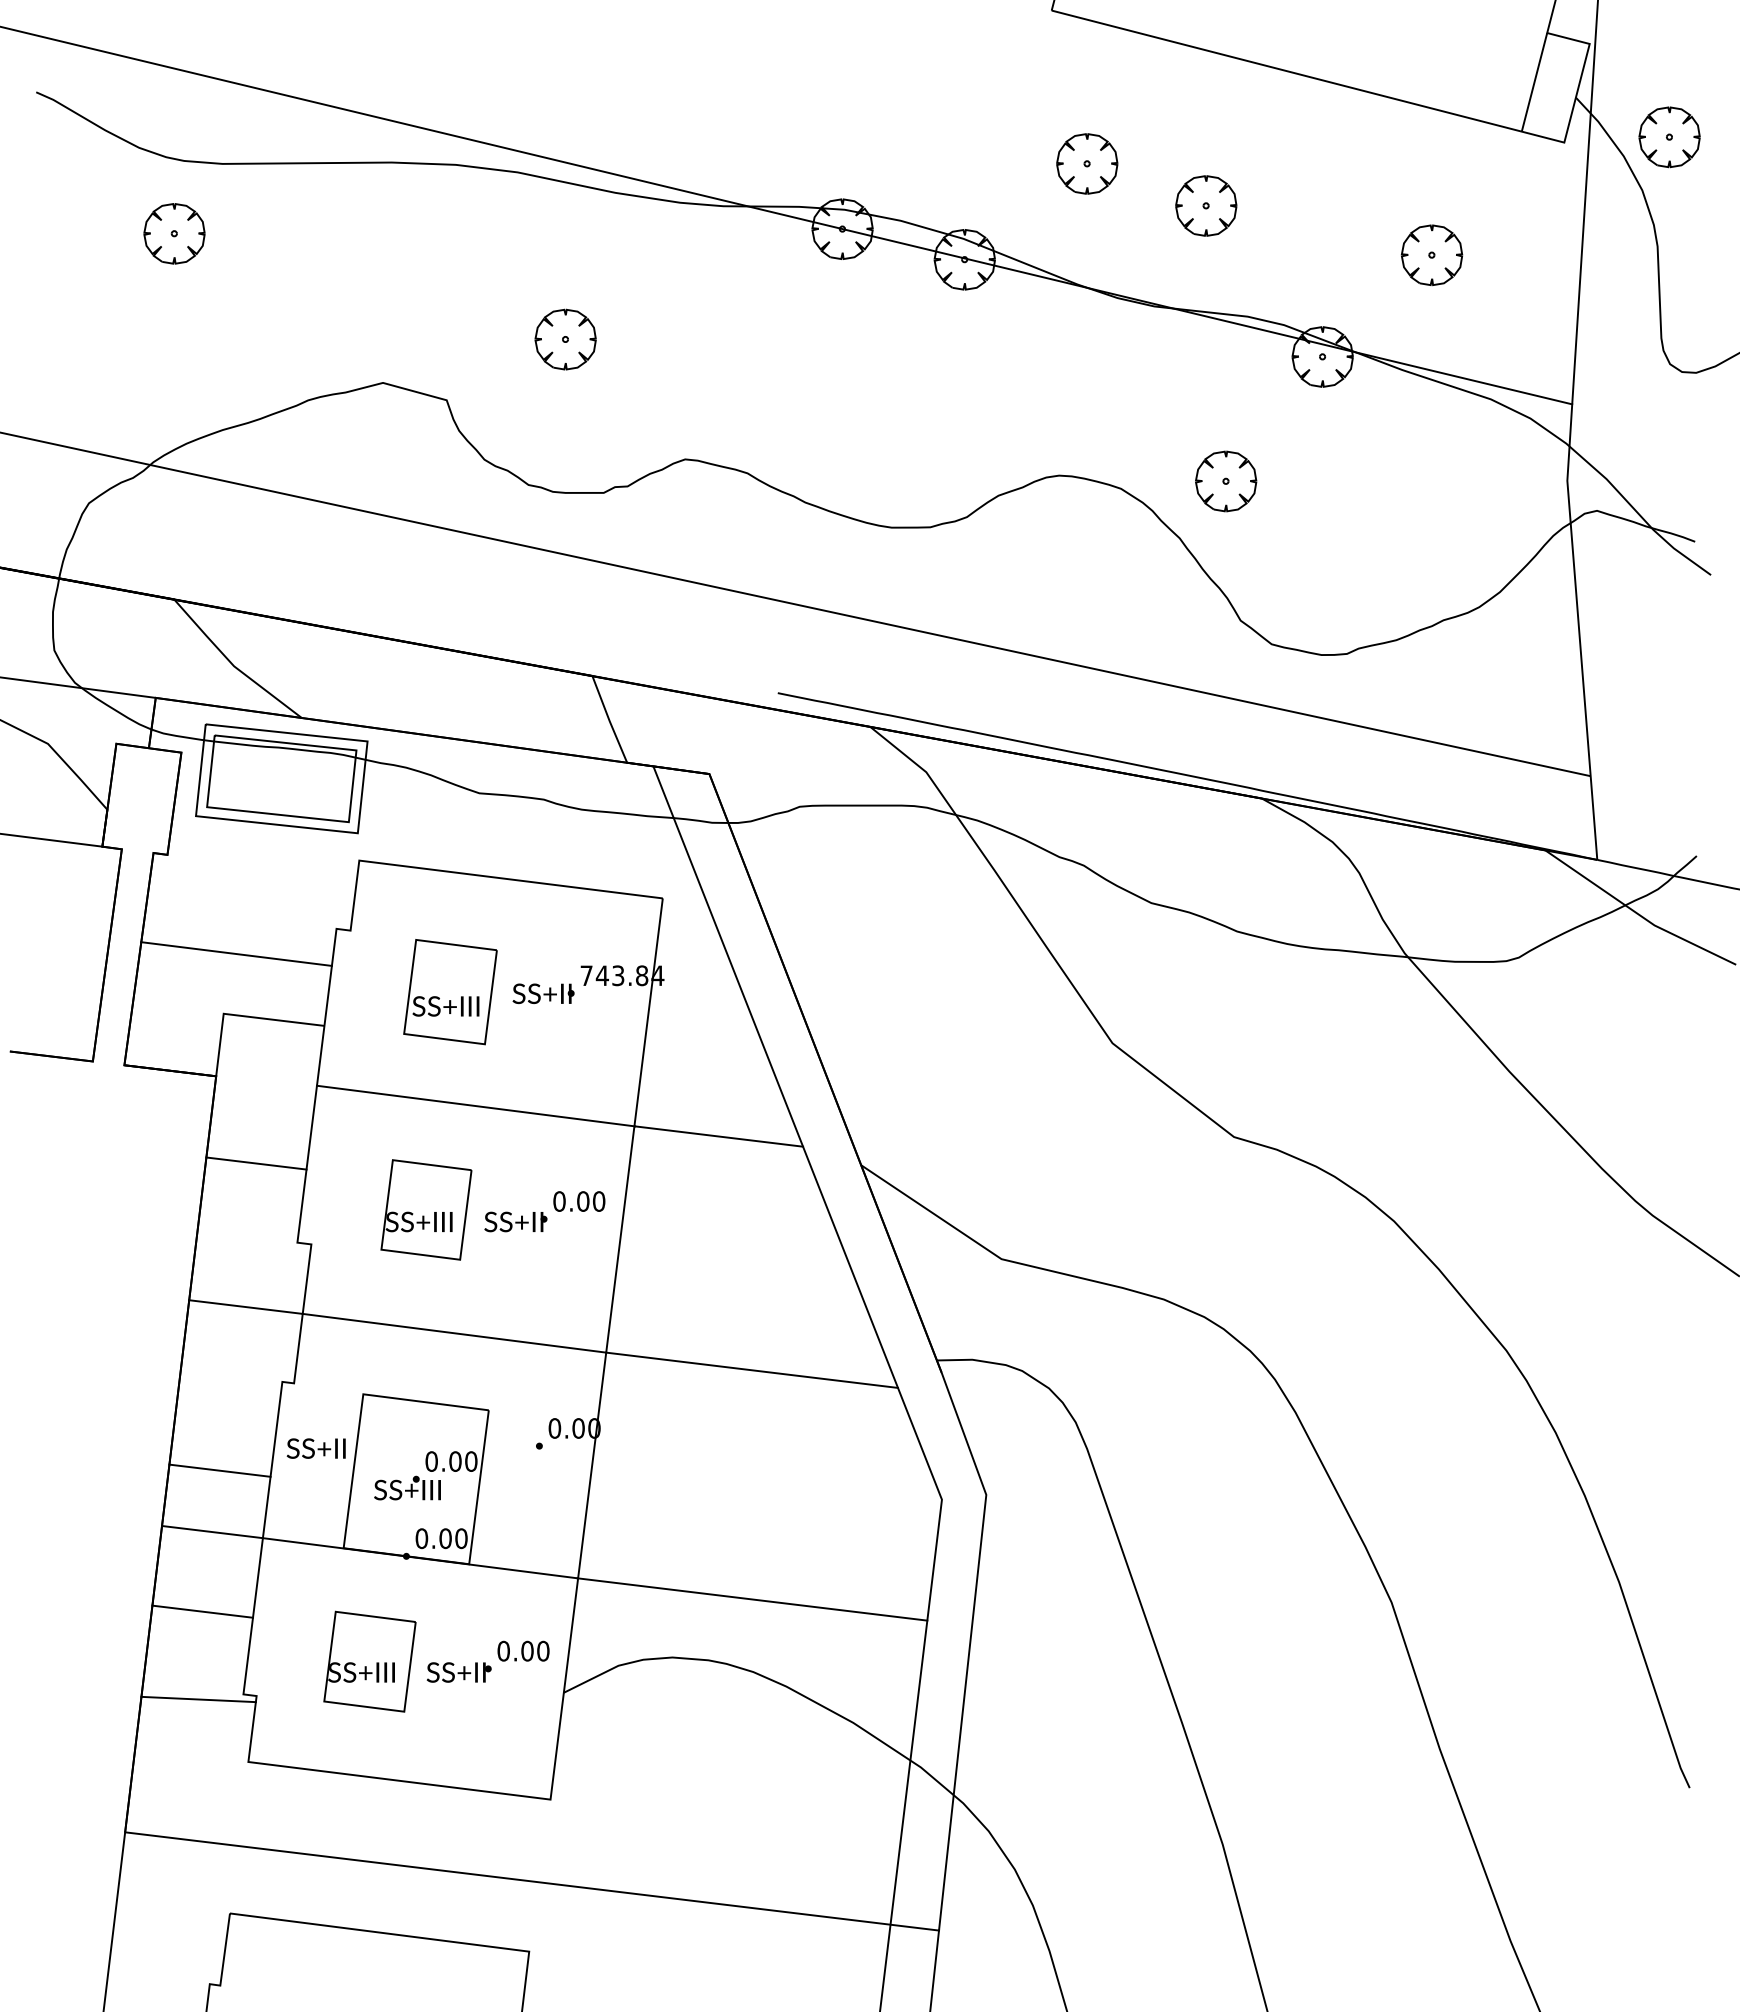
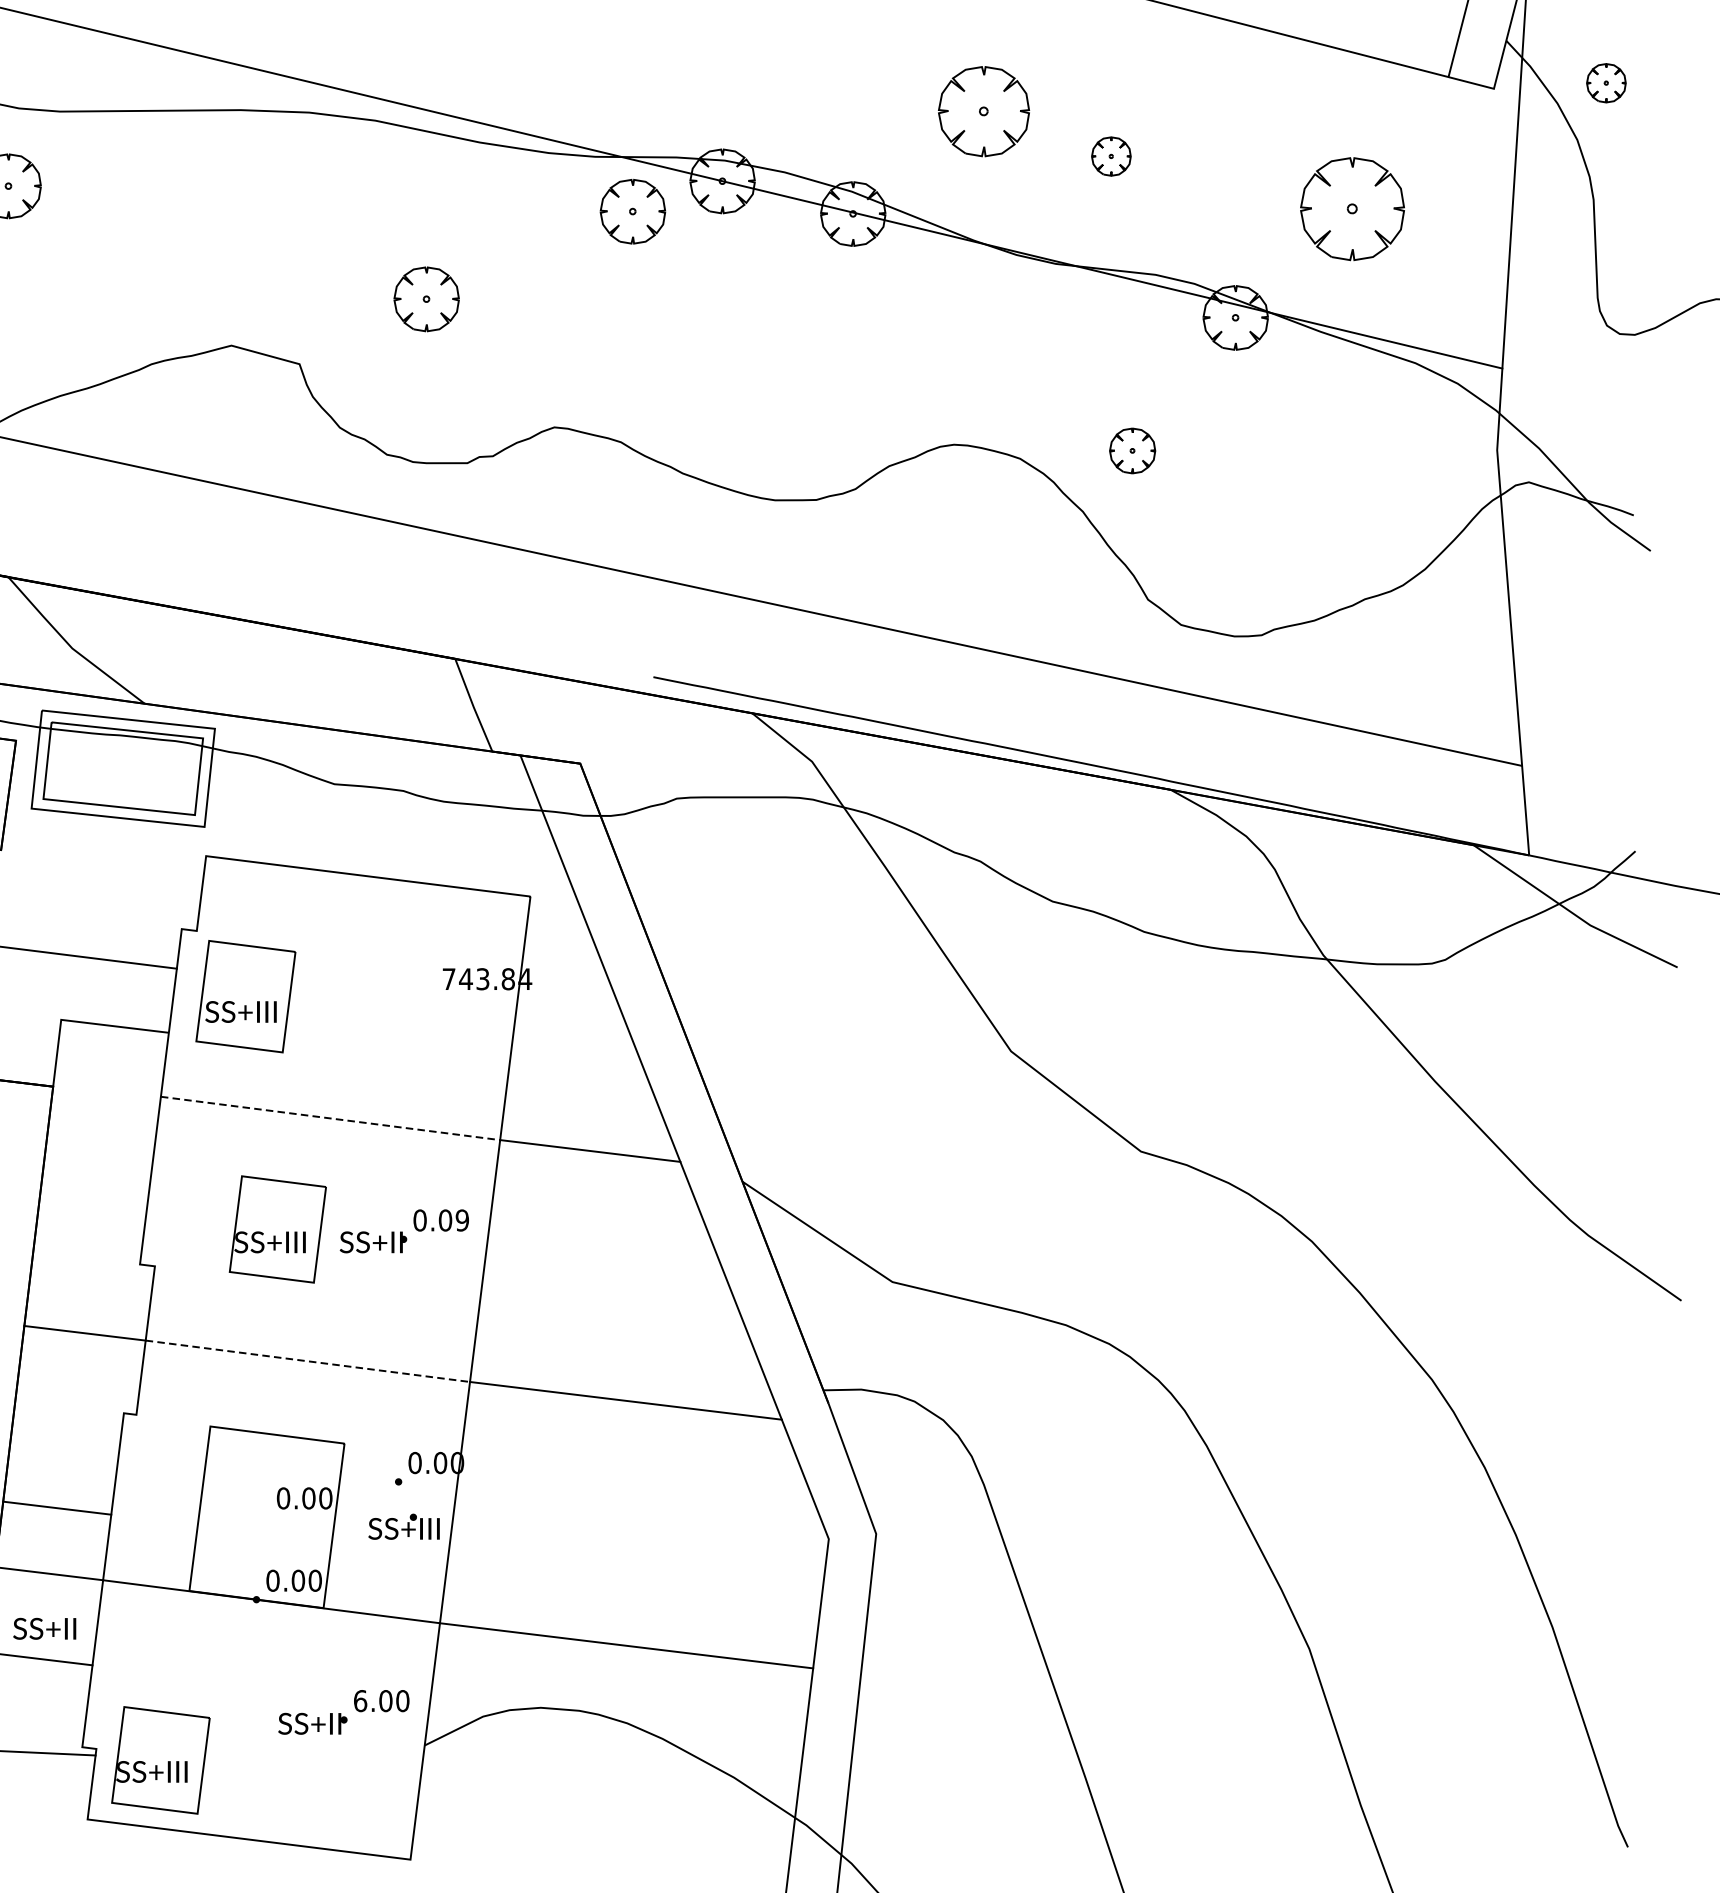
part: (1669, 137) -> (1606, 83), size x0.6
part: (1087, 163) -> (984, 111), size x1.4
part: (1206, 205) -> (1111, 156), size x0.6
part: (1431, 255) -> (1351, 209), size x1.6
part: (758, 257) -> (632, 211), added
part: (1226, 481) -> (1132, 450), size x0.7
part: (450, 992) -> (245, 997), moved
part: (543, 993) -> (402, 998), removed
line: (476, 1106) -> (331, 1118), solid -> dashed
line: (256, 1163) -> (96, 1179), removed
text: (598, 1201) -> (461, 1220), 0.00 -> 0.09
line: (454, 1333) -> (307, 1361), solid -> dashed
text: (315, 1448) -> (43, 1628), moved
part: (407, 1487) -> (404, 1526), moved
text: (503, 1650) -> (360, 1700), 0.00 -> 6.00
part: (369, 1661) -> (160, 1760), moved

